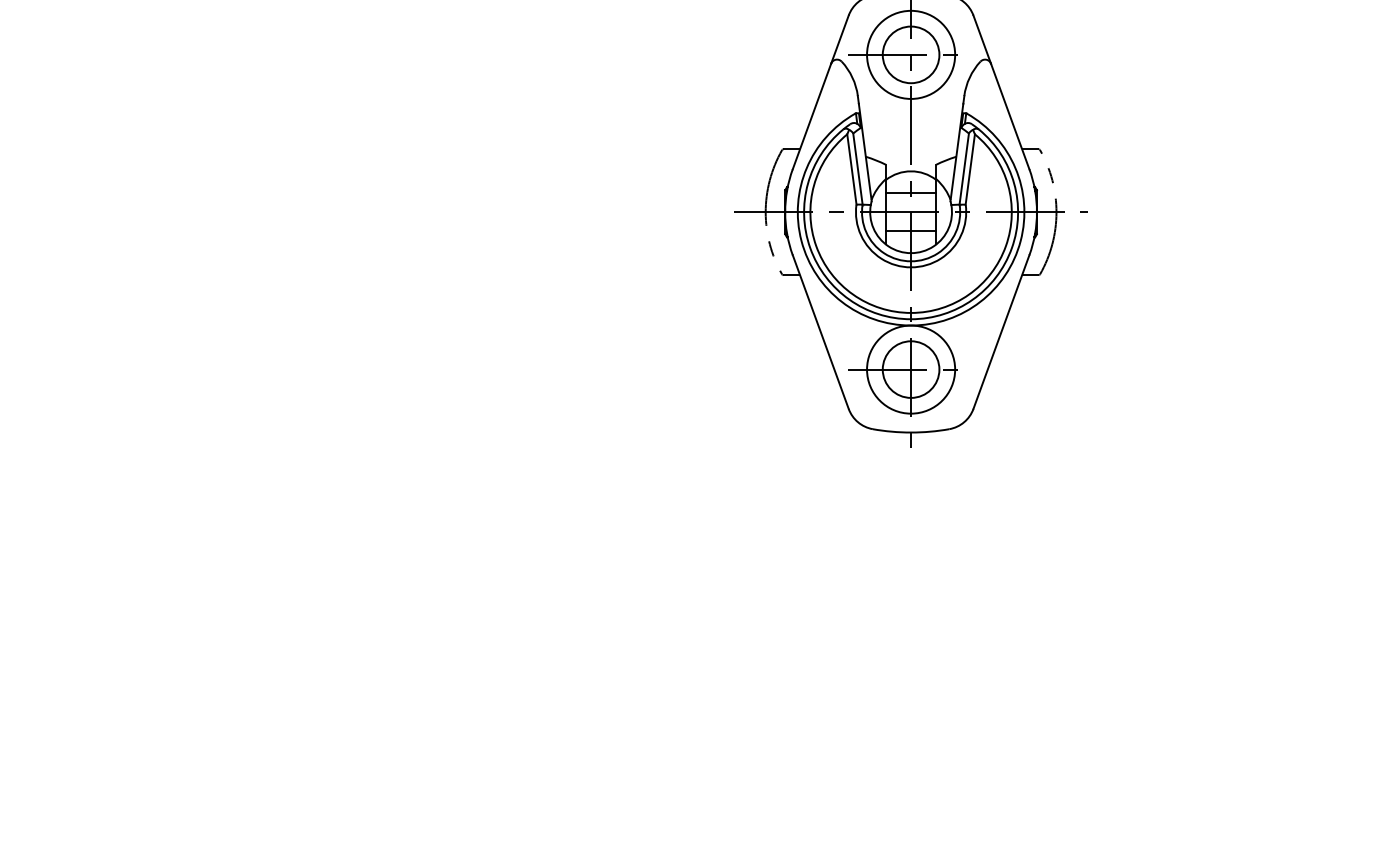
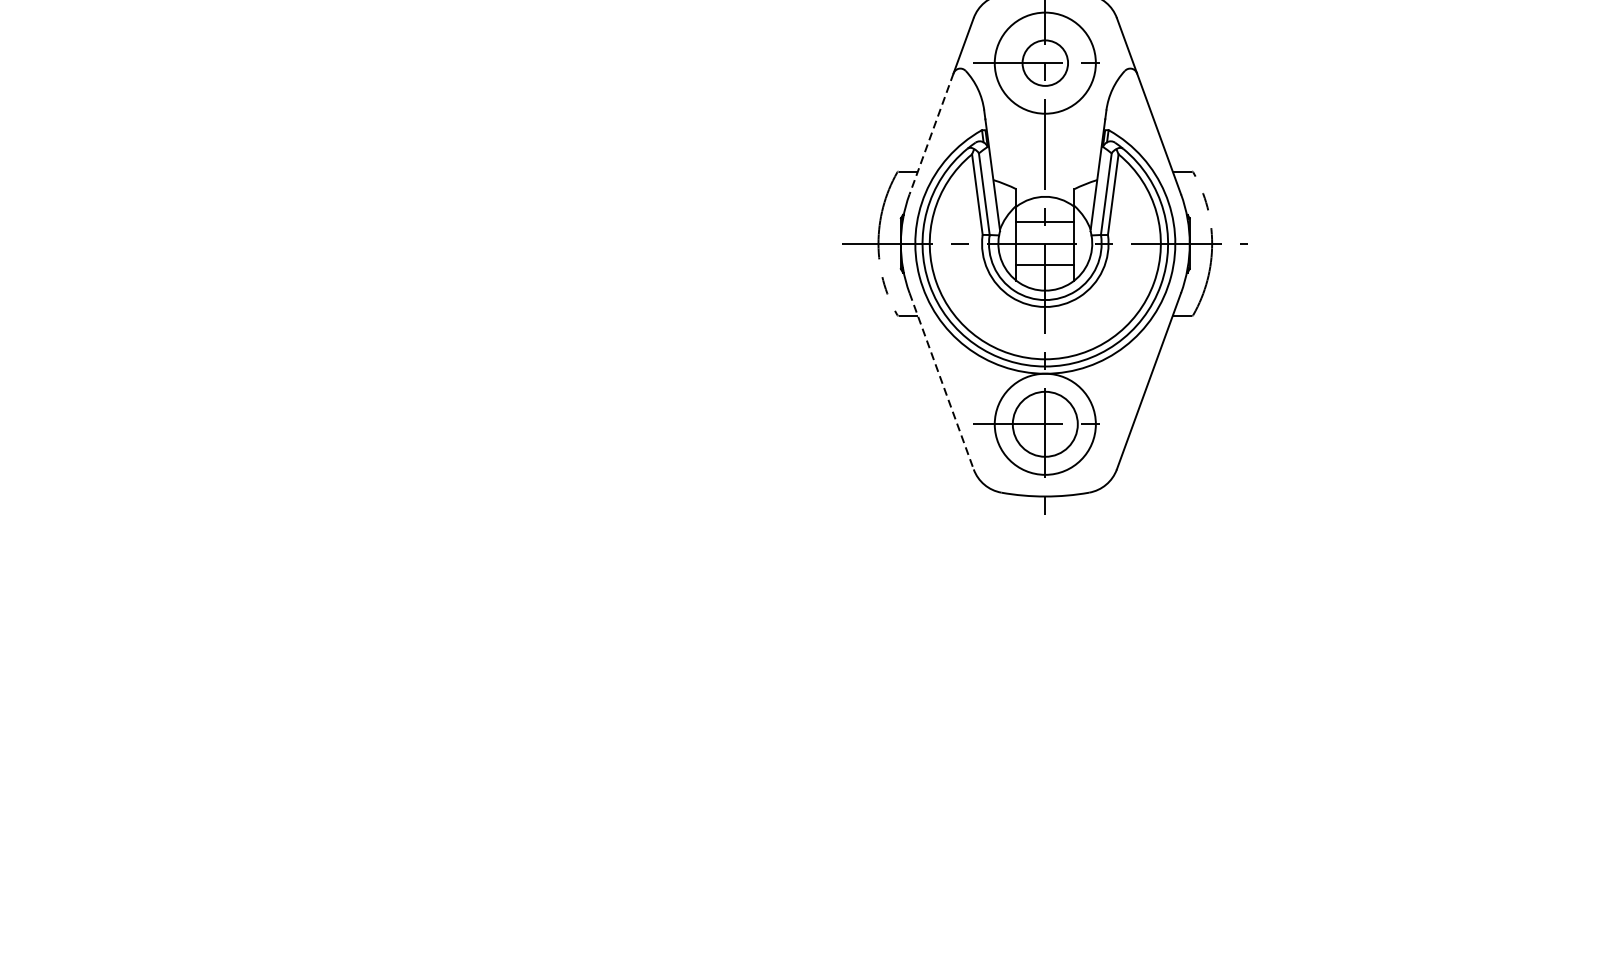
circle: (910, 54) -> (1044, 62), size x0.7
line: (811, 116) -> (931, 133), solid -> dashed
line: (820, 332) -> (941, 381), solid -> dashed

